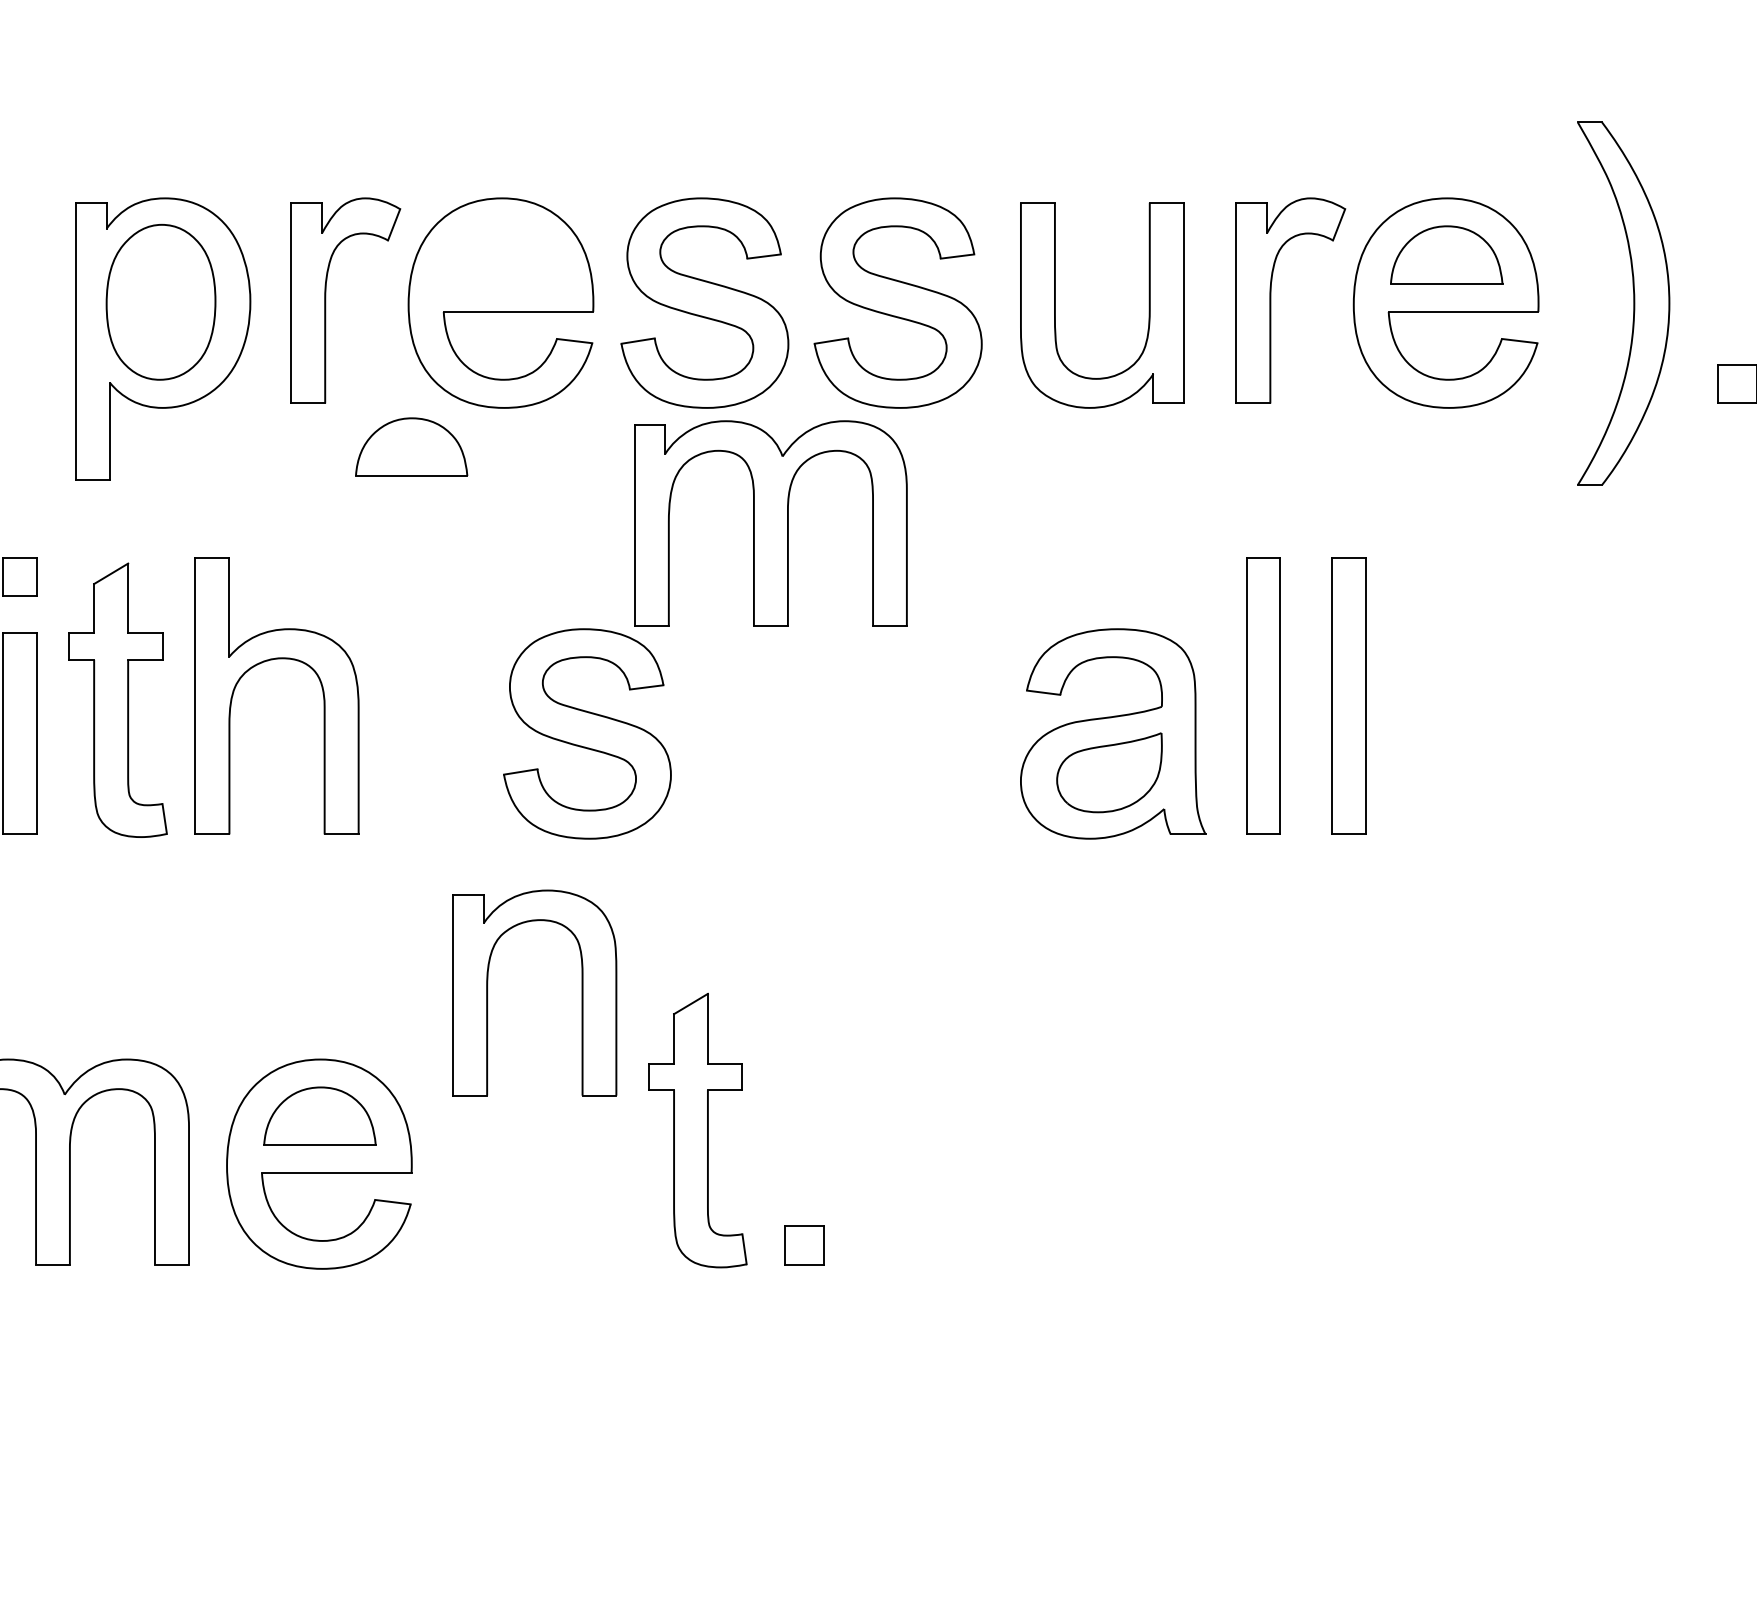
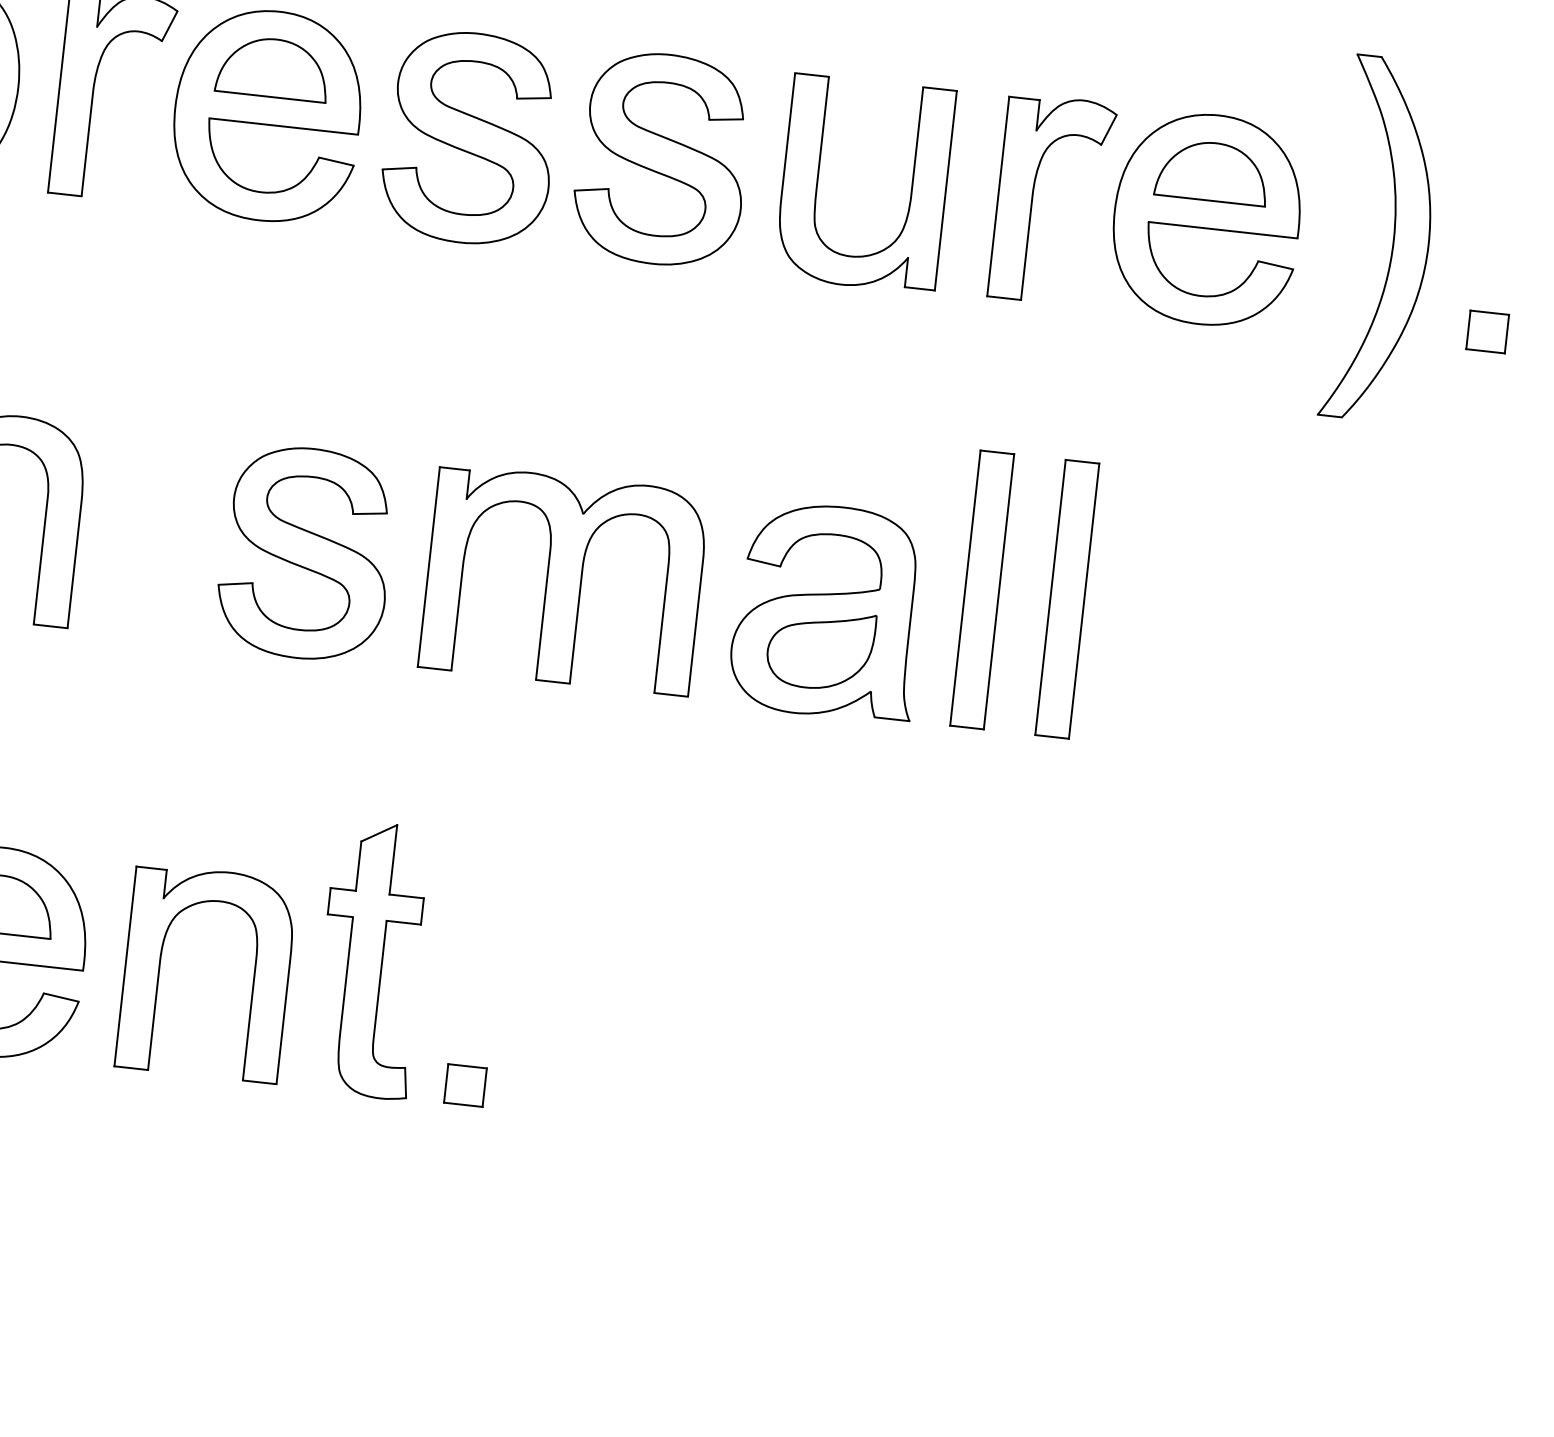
part: (411, 446) -> (273, 67), moved
part: (770, 523) -> (563, 579), moved
part: (488, 985) -> (161, 960), moved

